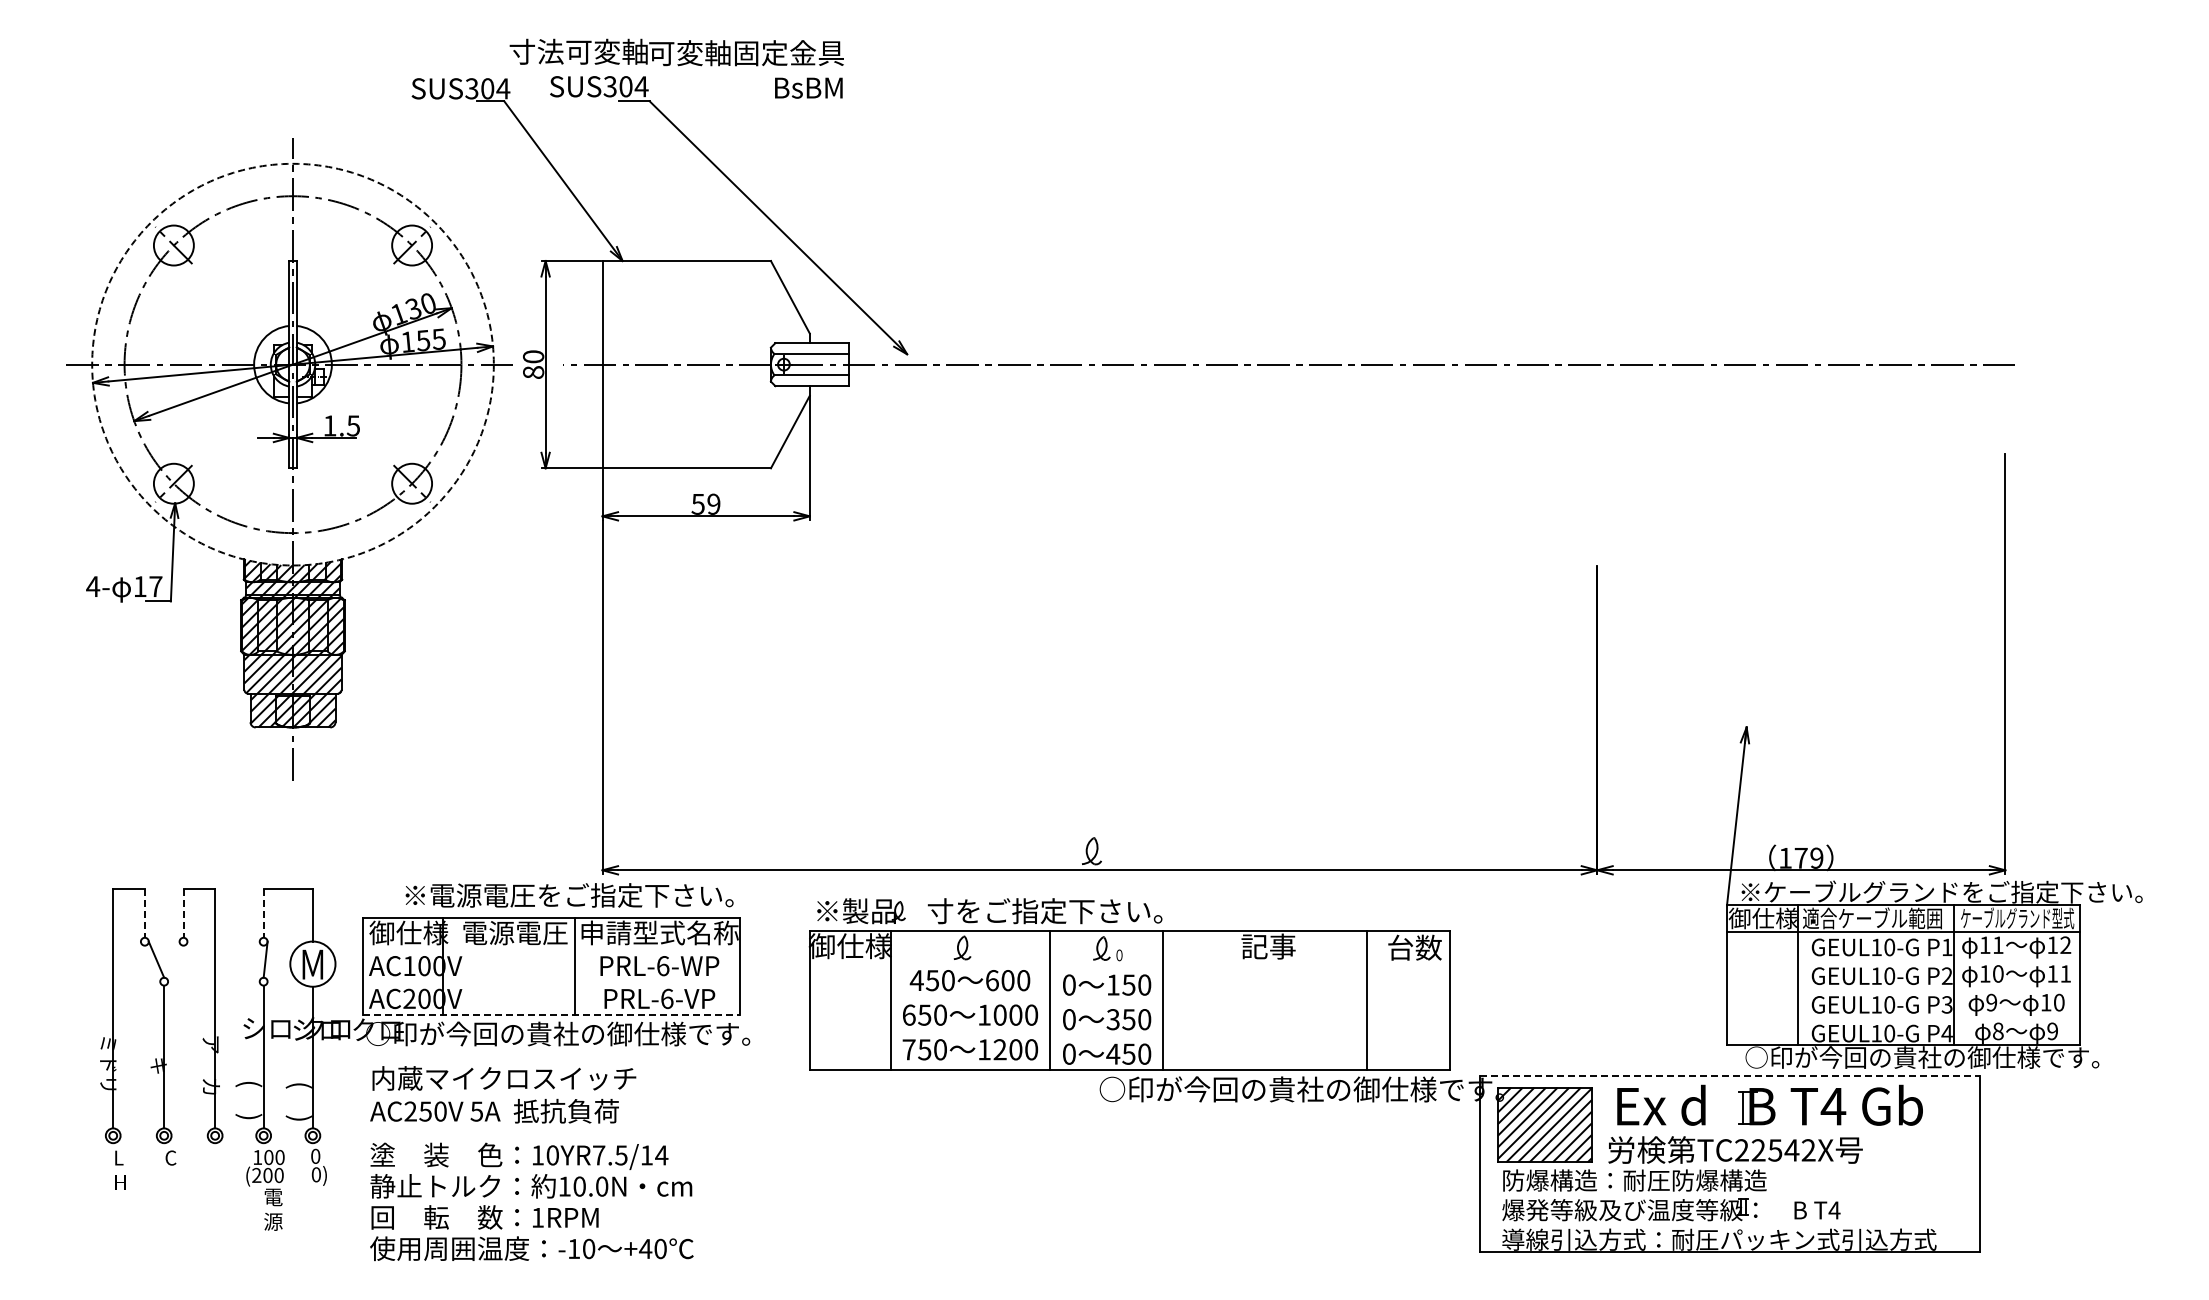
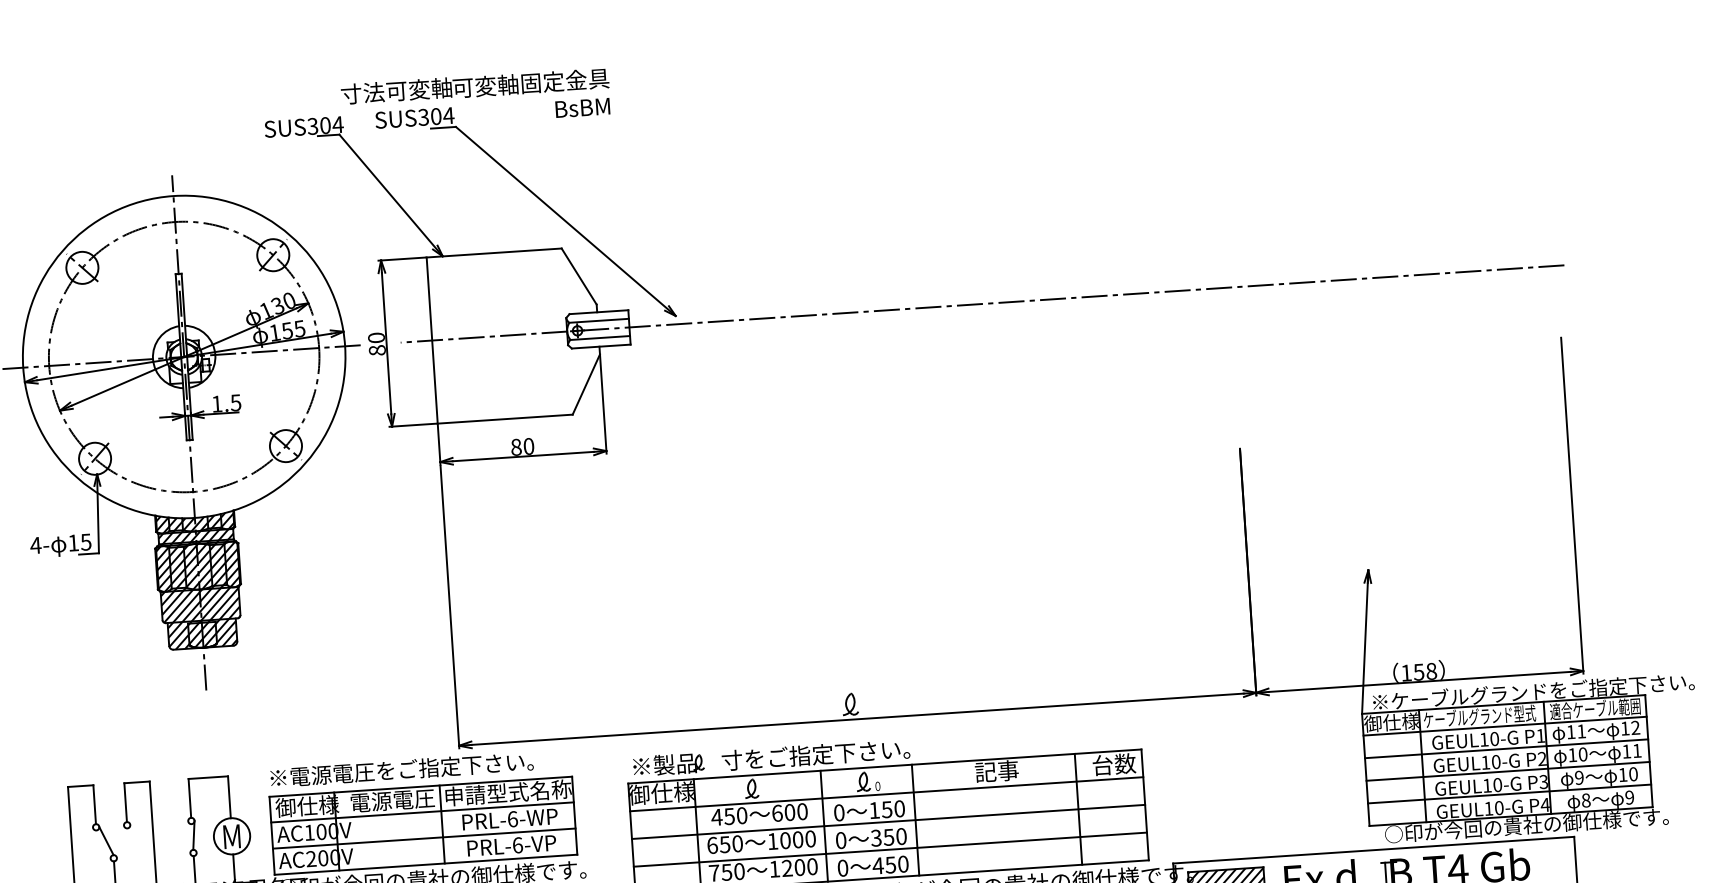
circle: (292, 364) -> (183, 356), dashed -> solid
text: (705, 503) -> (522, 446), 59 -> 80
text: (155, 586) -> (85, 542), 17 -> 15
text: (1808, 857) -> (1424, 671), 179 -> 158
text: (569, 895) -> (401, 769), moved
line: (144, 914) -> (94, 805), dashed -> solid
line: (183, 914) -> (125, 803), dashed -> solid
line: (263, 914) -> (189, 799), dashed -> solid
text: (1872, 918) -> (1479, 716), 適合ケーブル範囲 -> ケーブルグランド型式
text: (2017, 918) -> (1595, 709), ケーブルグランド型式 -> 適合ケーブル範囲
line: (551, 950) -> (422, 812), added
line: (1903, 960) -> (1506, 748), added
line: (1129, 965) -> (886, 793), added
line: (551, 982) -> (424, 838), added
line: (1903, 988) -> (1507, 771), added
line: (1129, 1000) -> (888, 822), added
line: (551, 1015) -> (425, 864), dashed -> solid
line: (1903, 1016) -> (1509, 793), added
line: (1129, 1035) -> (890, 850), added
line: (1730, 1075) -> (1373, 850), dashed -> solid

